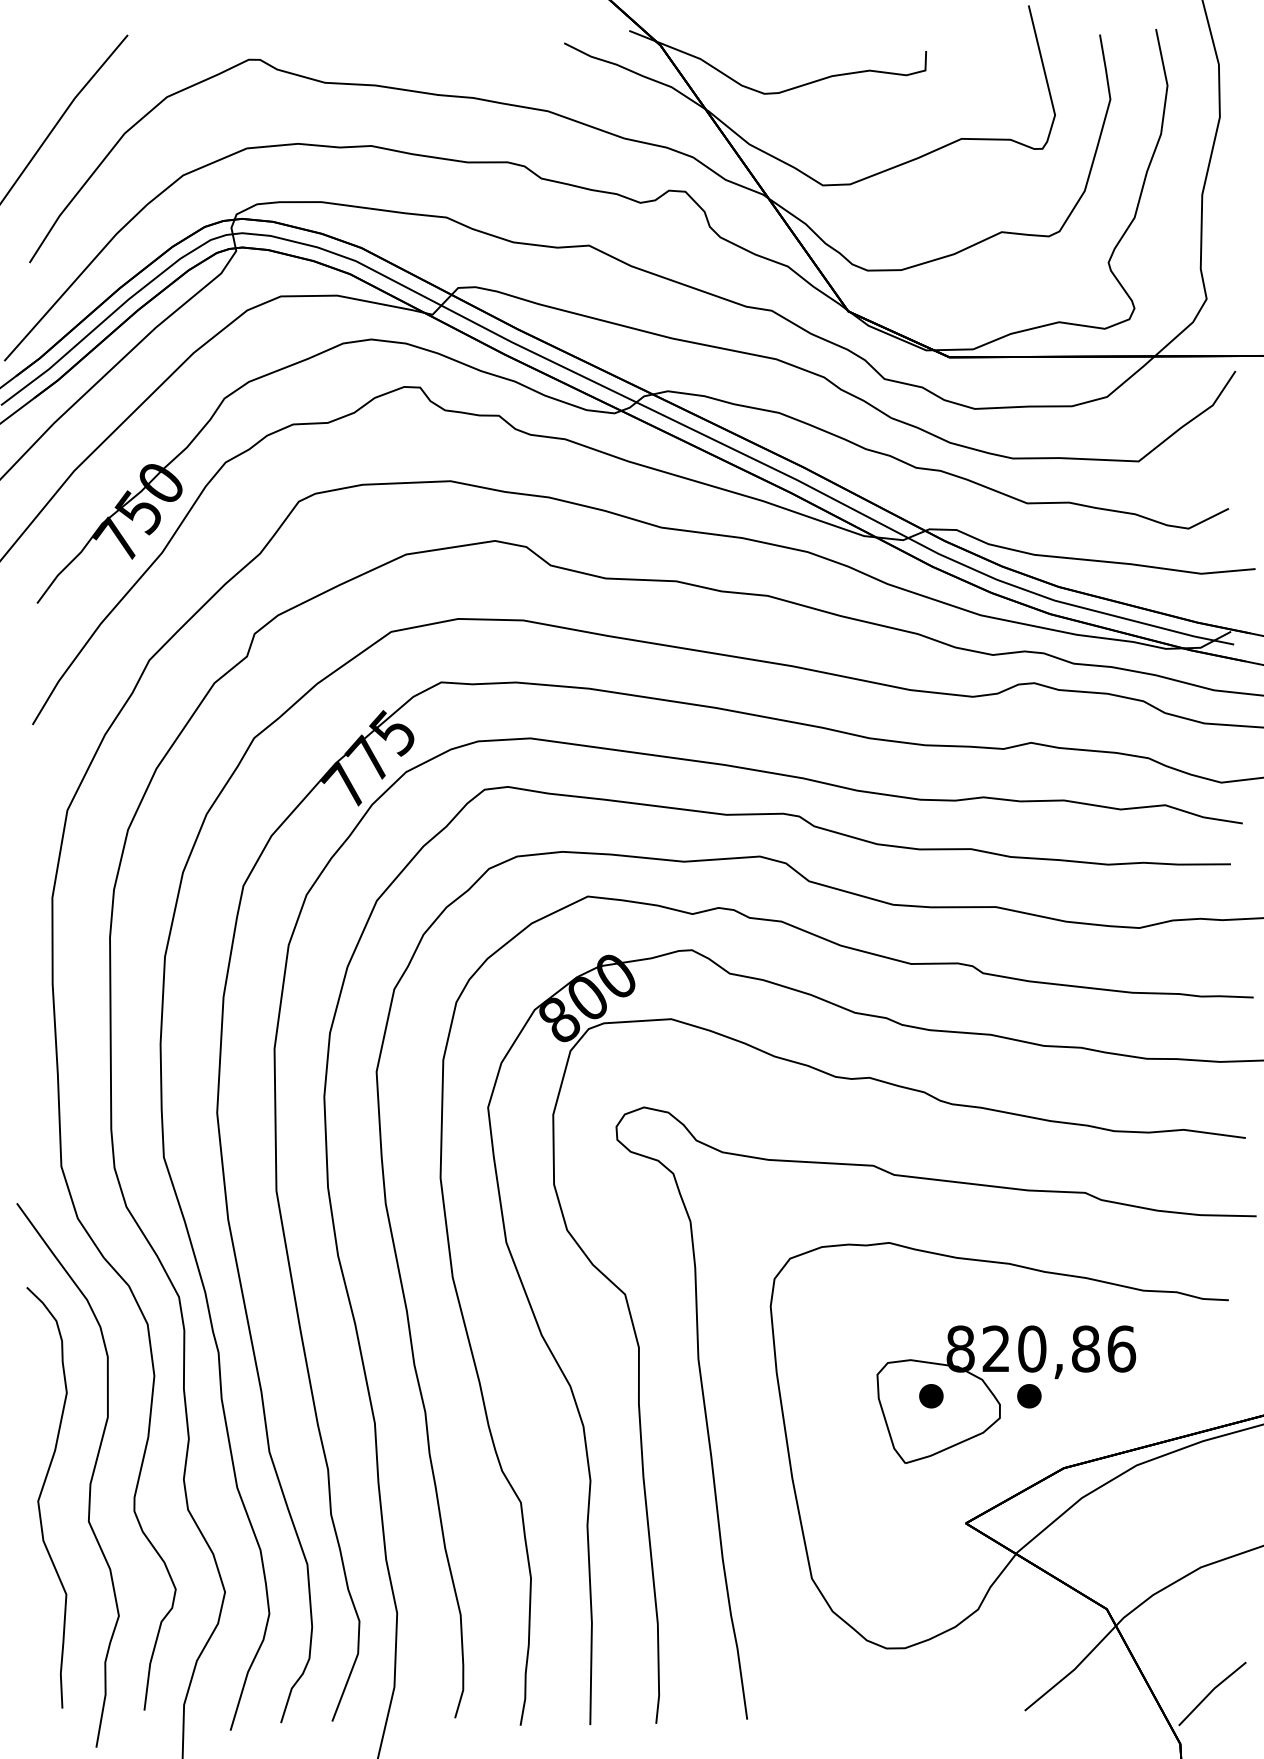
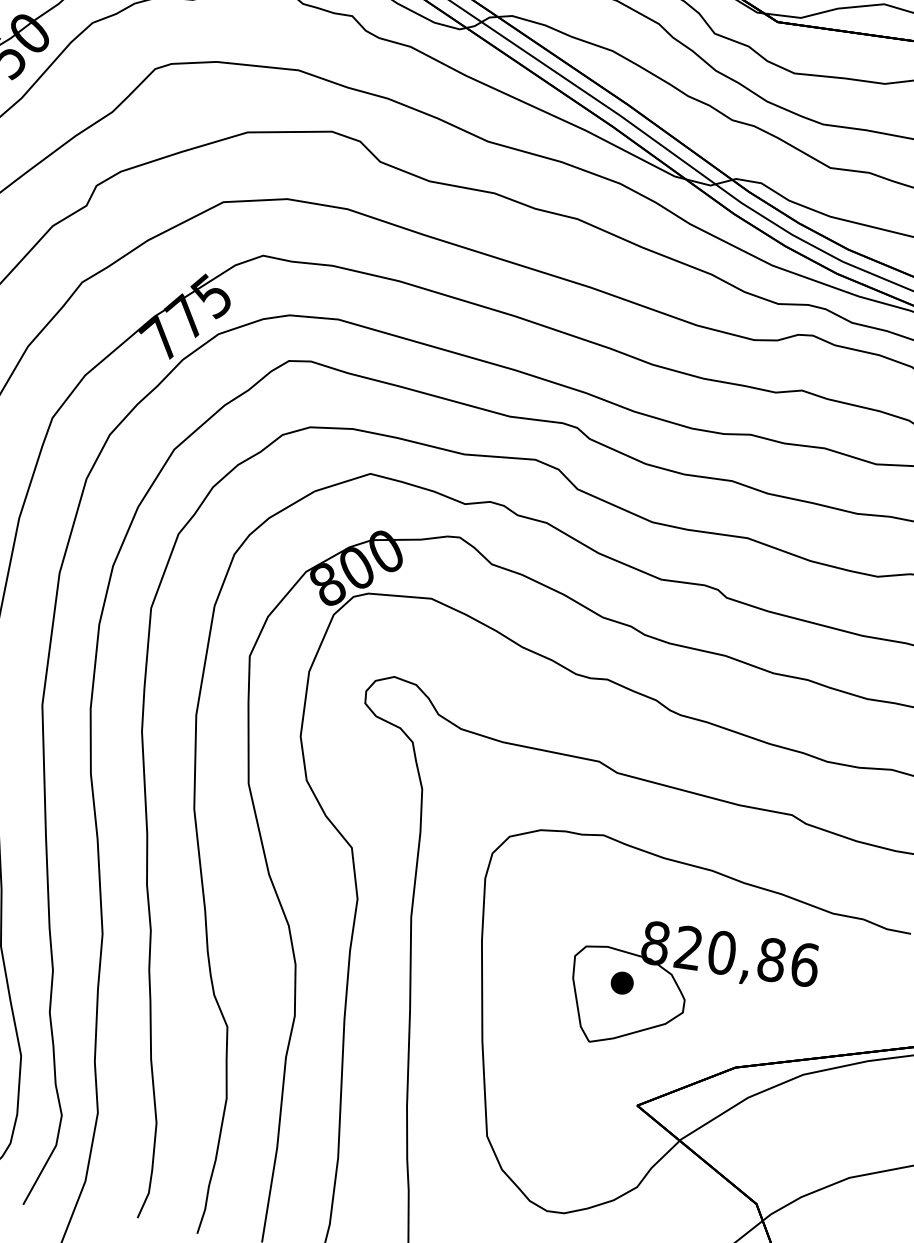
part: (1029, 1396) -> (713, 996), removed

